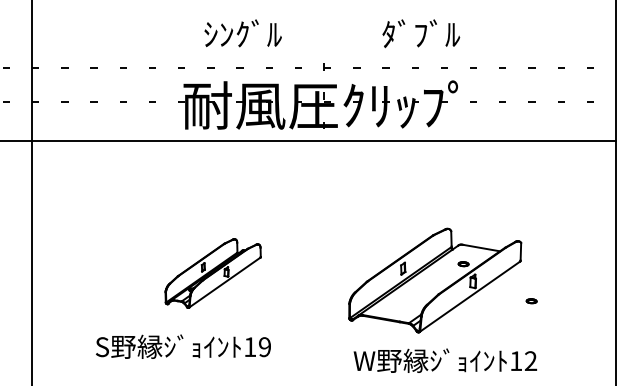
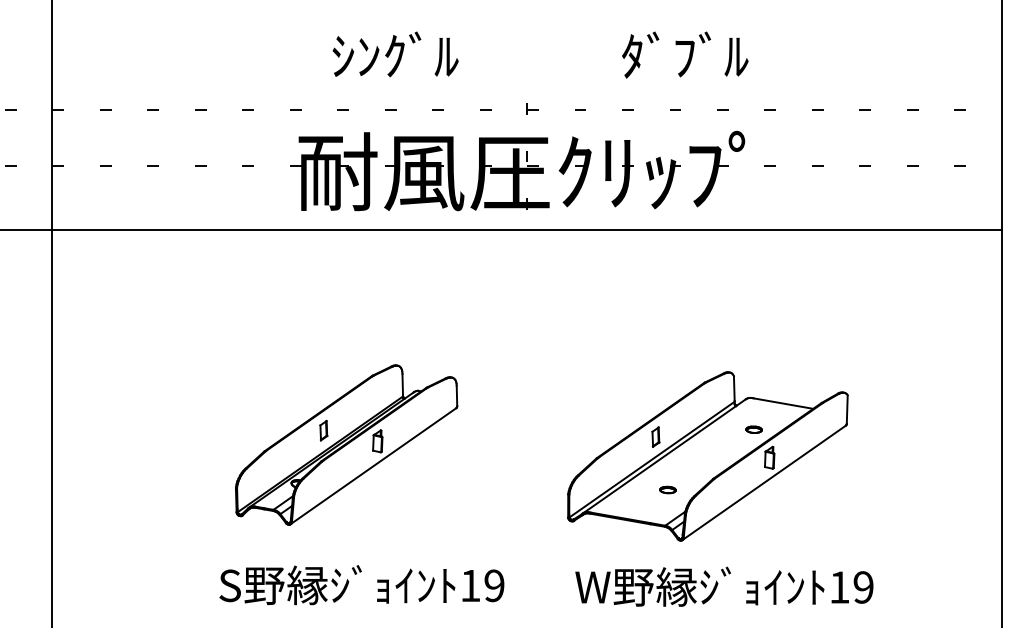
part: (213, 273) -> (347, 444), size x1.43
part: (531, 301) -> (667, 490), moved
text: (183, 346) -> (362, 584), moved
text: (530, 361) -> (862, 588), 12 -> 19

